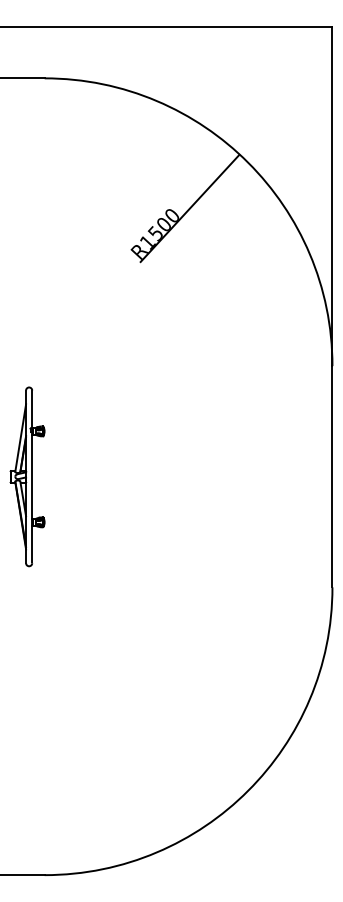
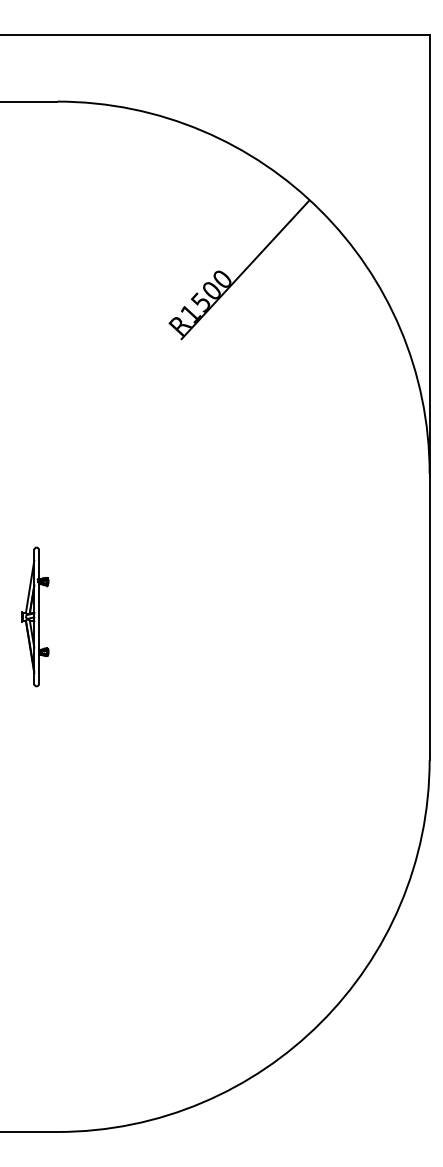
part: (27, 476) -> (35, 616), size x0.6

